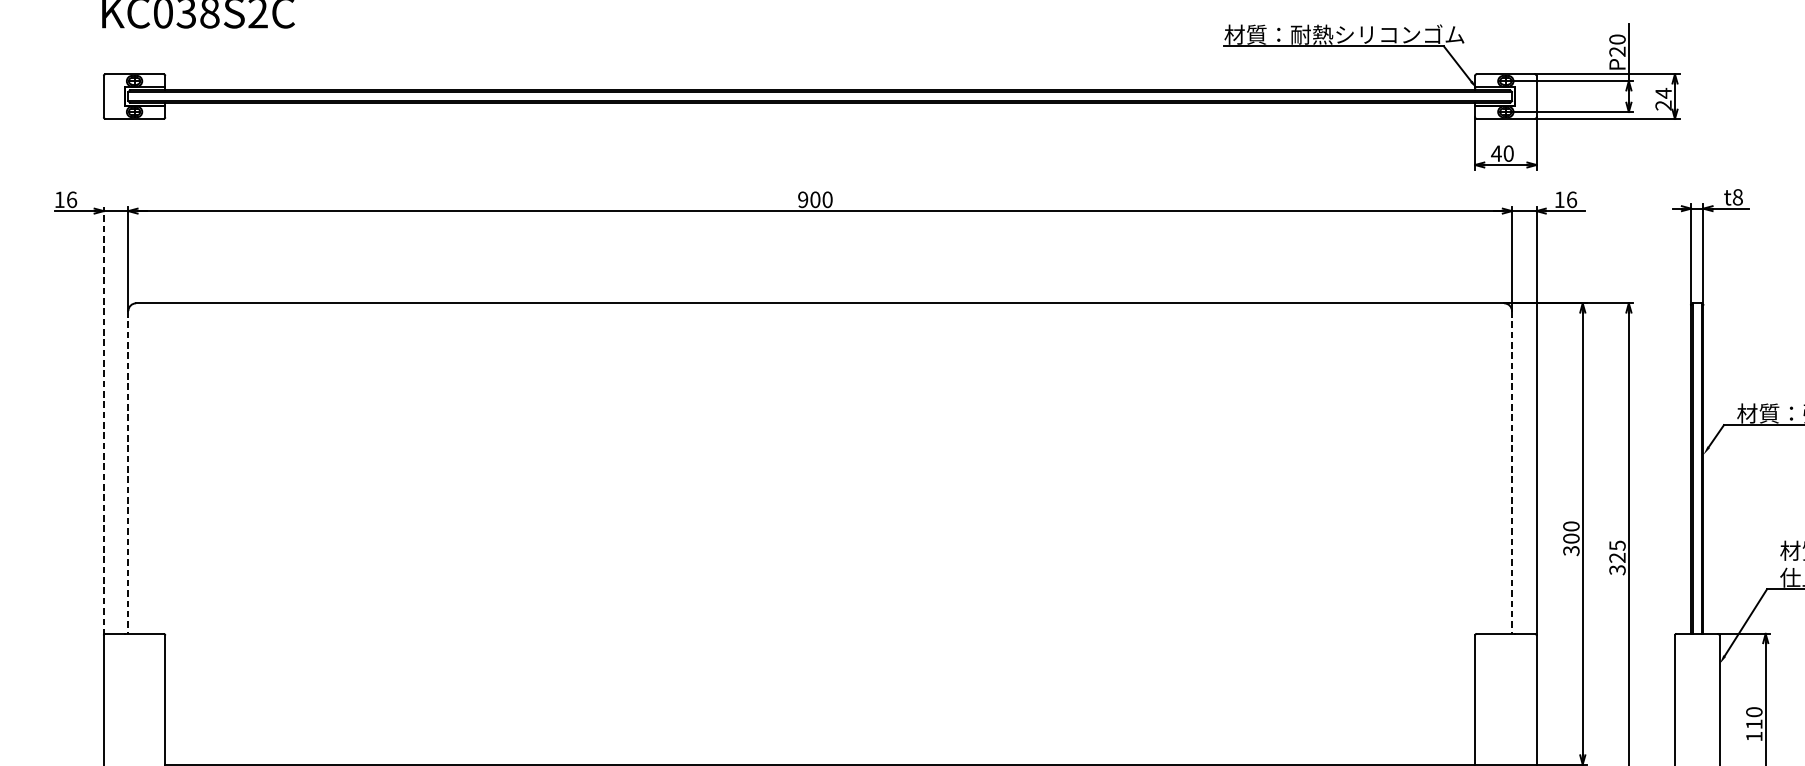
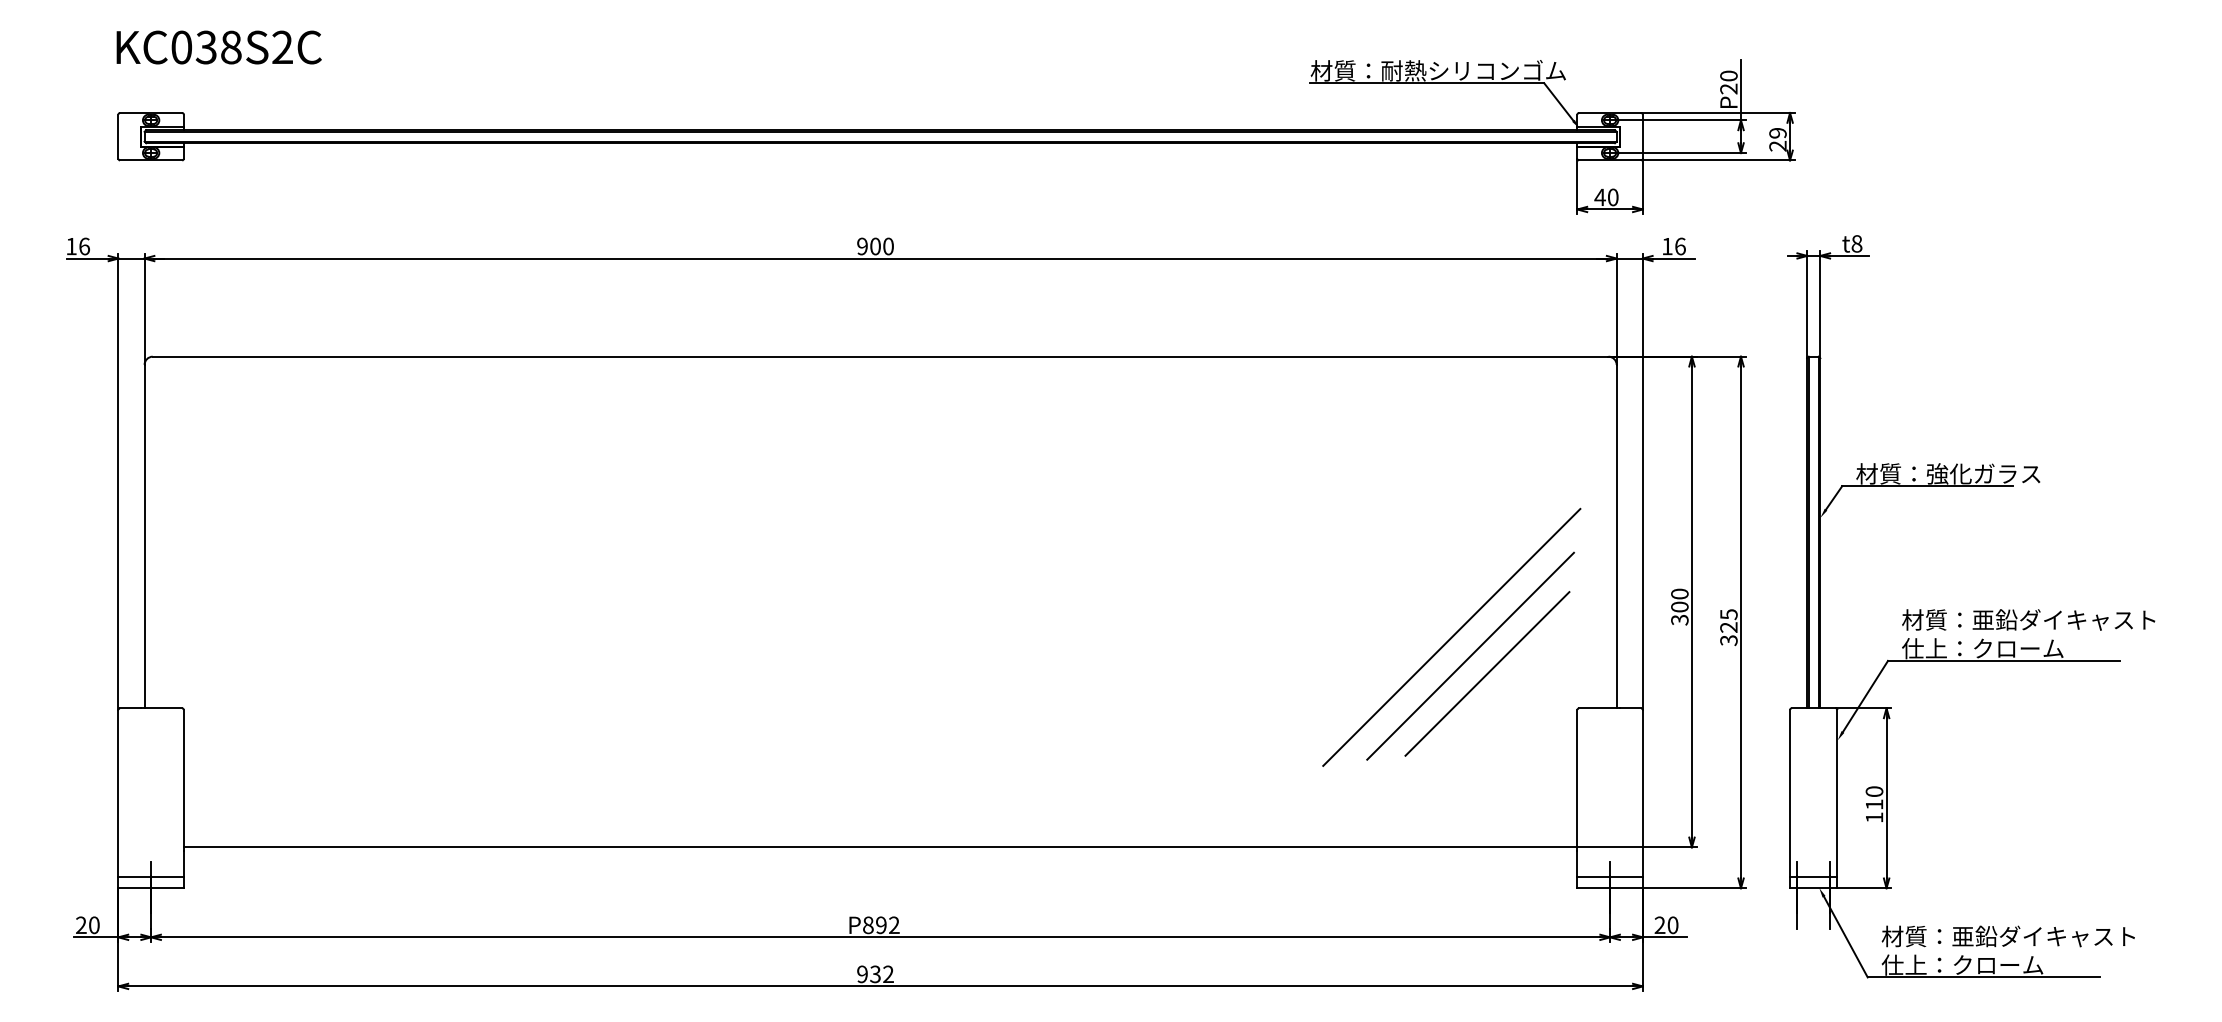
text: (1663, 93) -> (1777, 133), 24 -> 29
line: (103, 420) -> (118, 481), dashed -> solid
line: (128, 472) -> (144, 536), dashed -> solid
line: (1511, 472) -> (1616, 536), dashed -> solid
line: (1356, 566) -> (1451, 636), added
line: (1374, 584) -> (1470, 655), added
line: (1390, 601) -> (1487, 673), added

